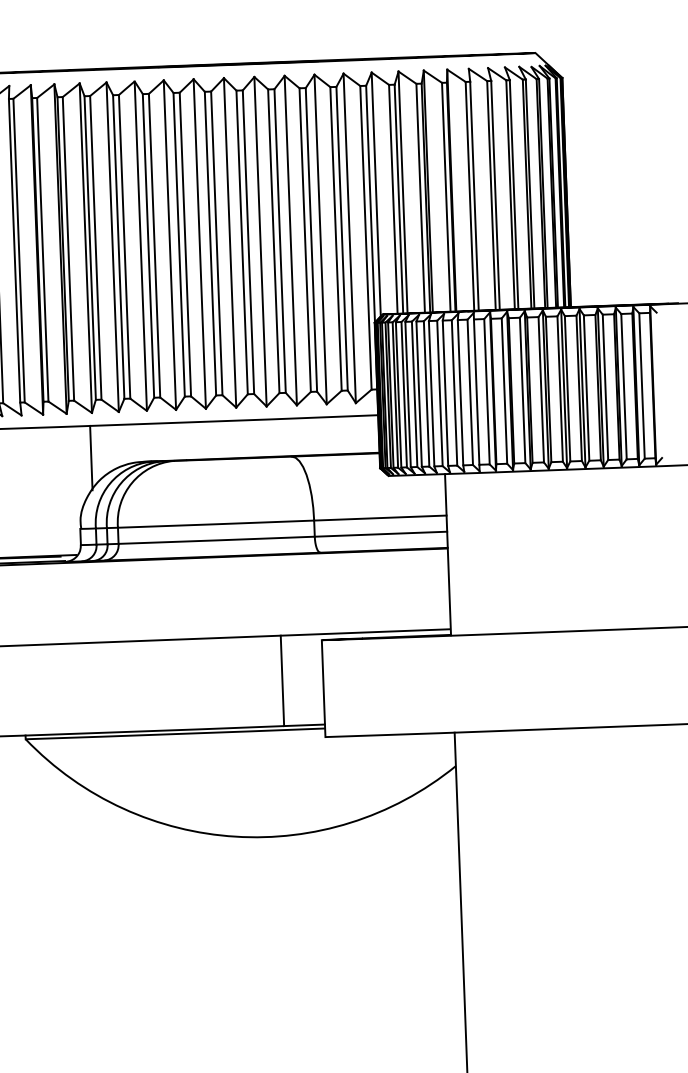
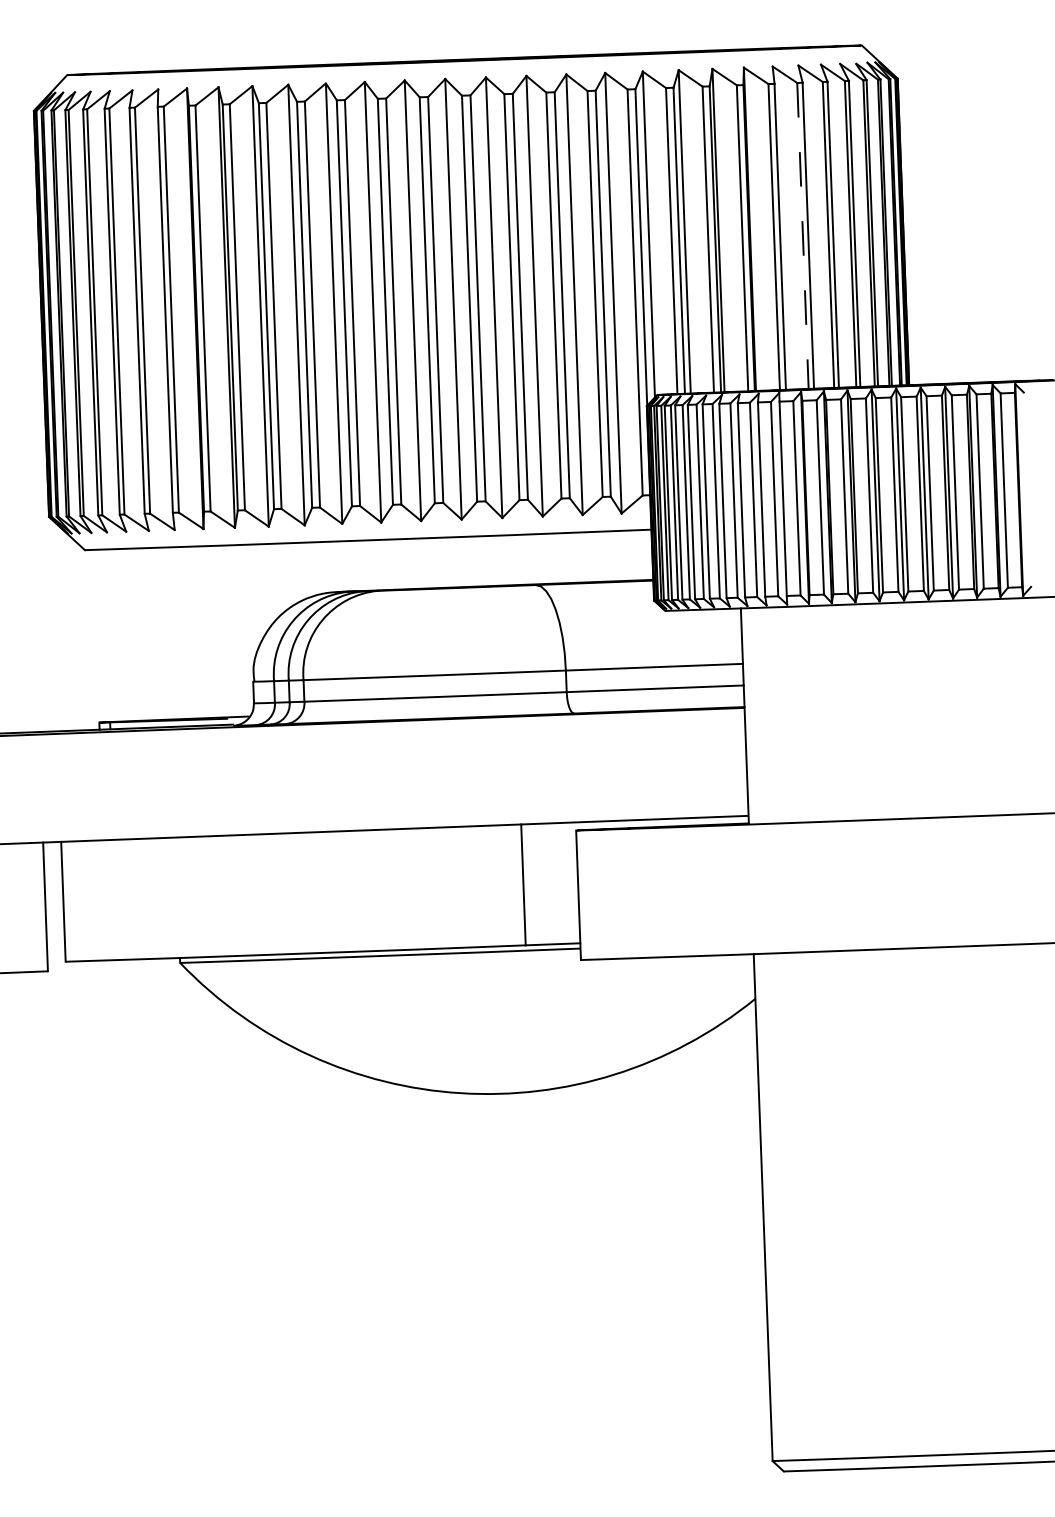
line: (491, 195) -> (802, 236), solid -> dashed
line: (91, 458) -> (267, 587), removed

